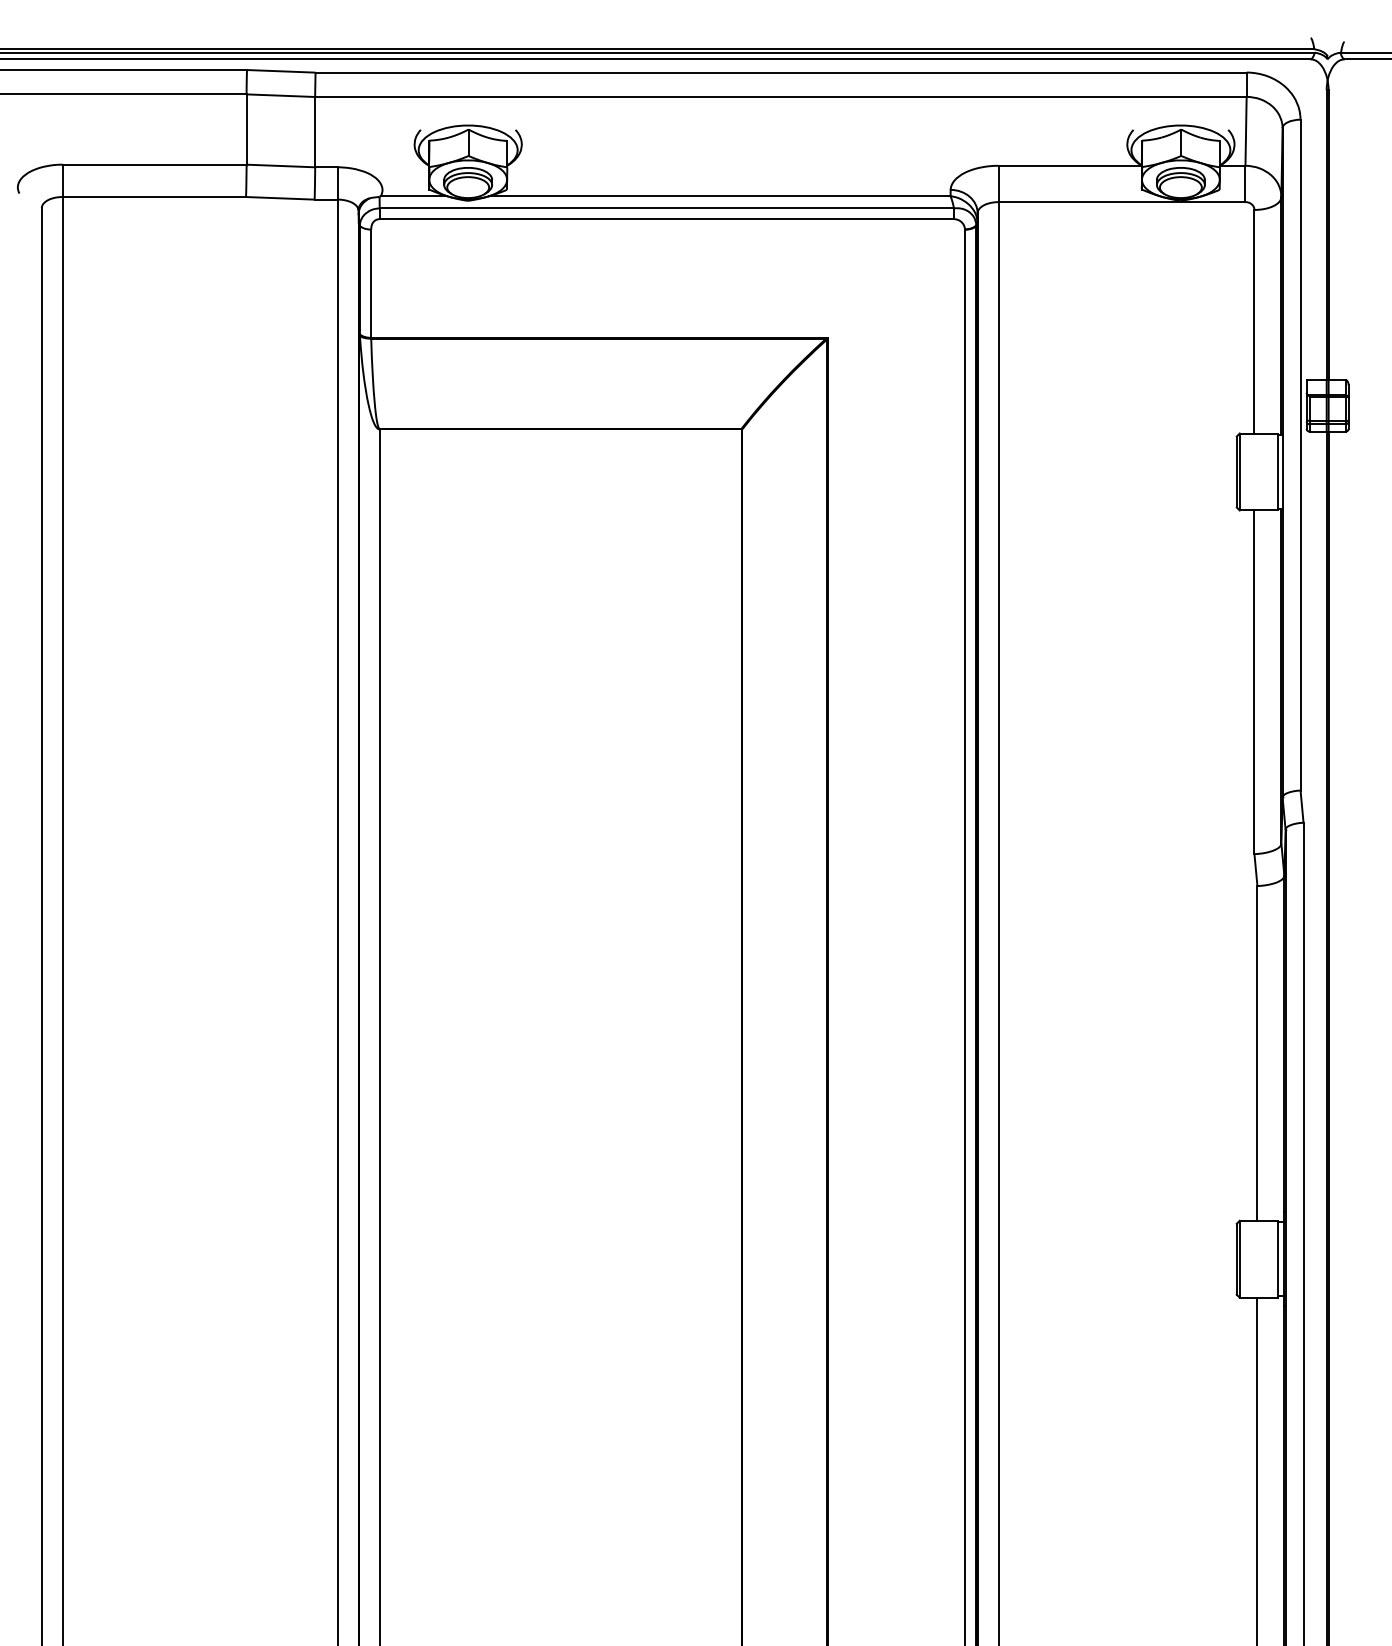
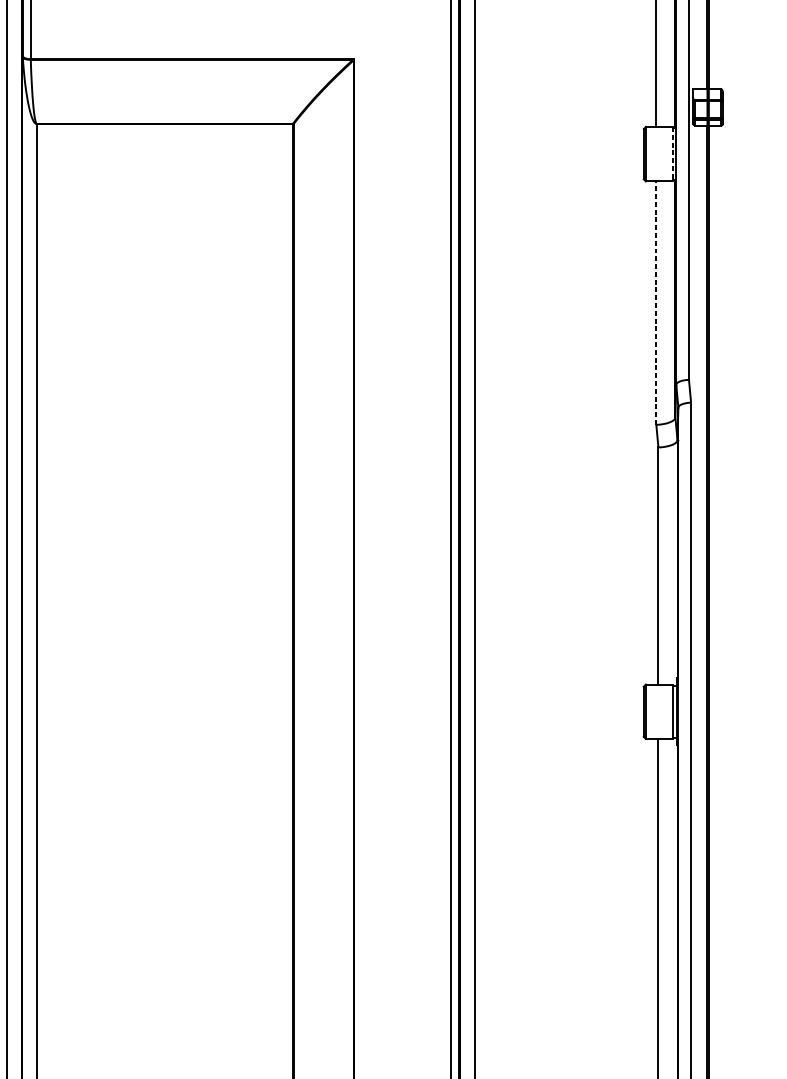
line: (1277, 472) -> (672, 154), solid -> dashed
line: (1254, 682) -> (656, 303), solid -> dashed

